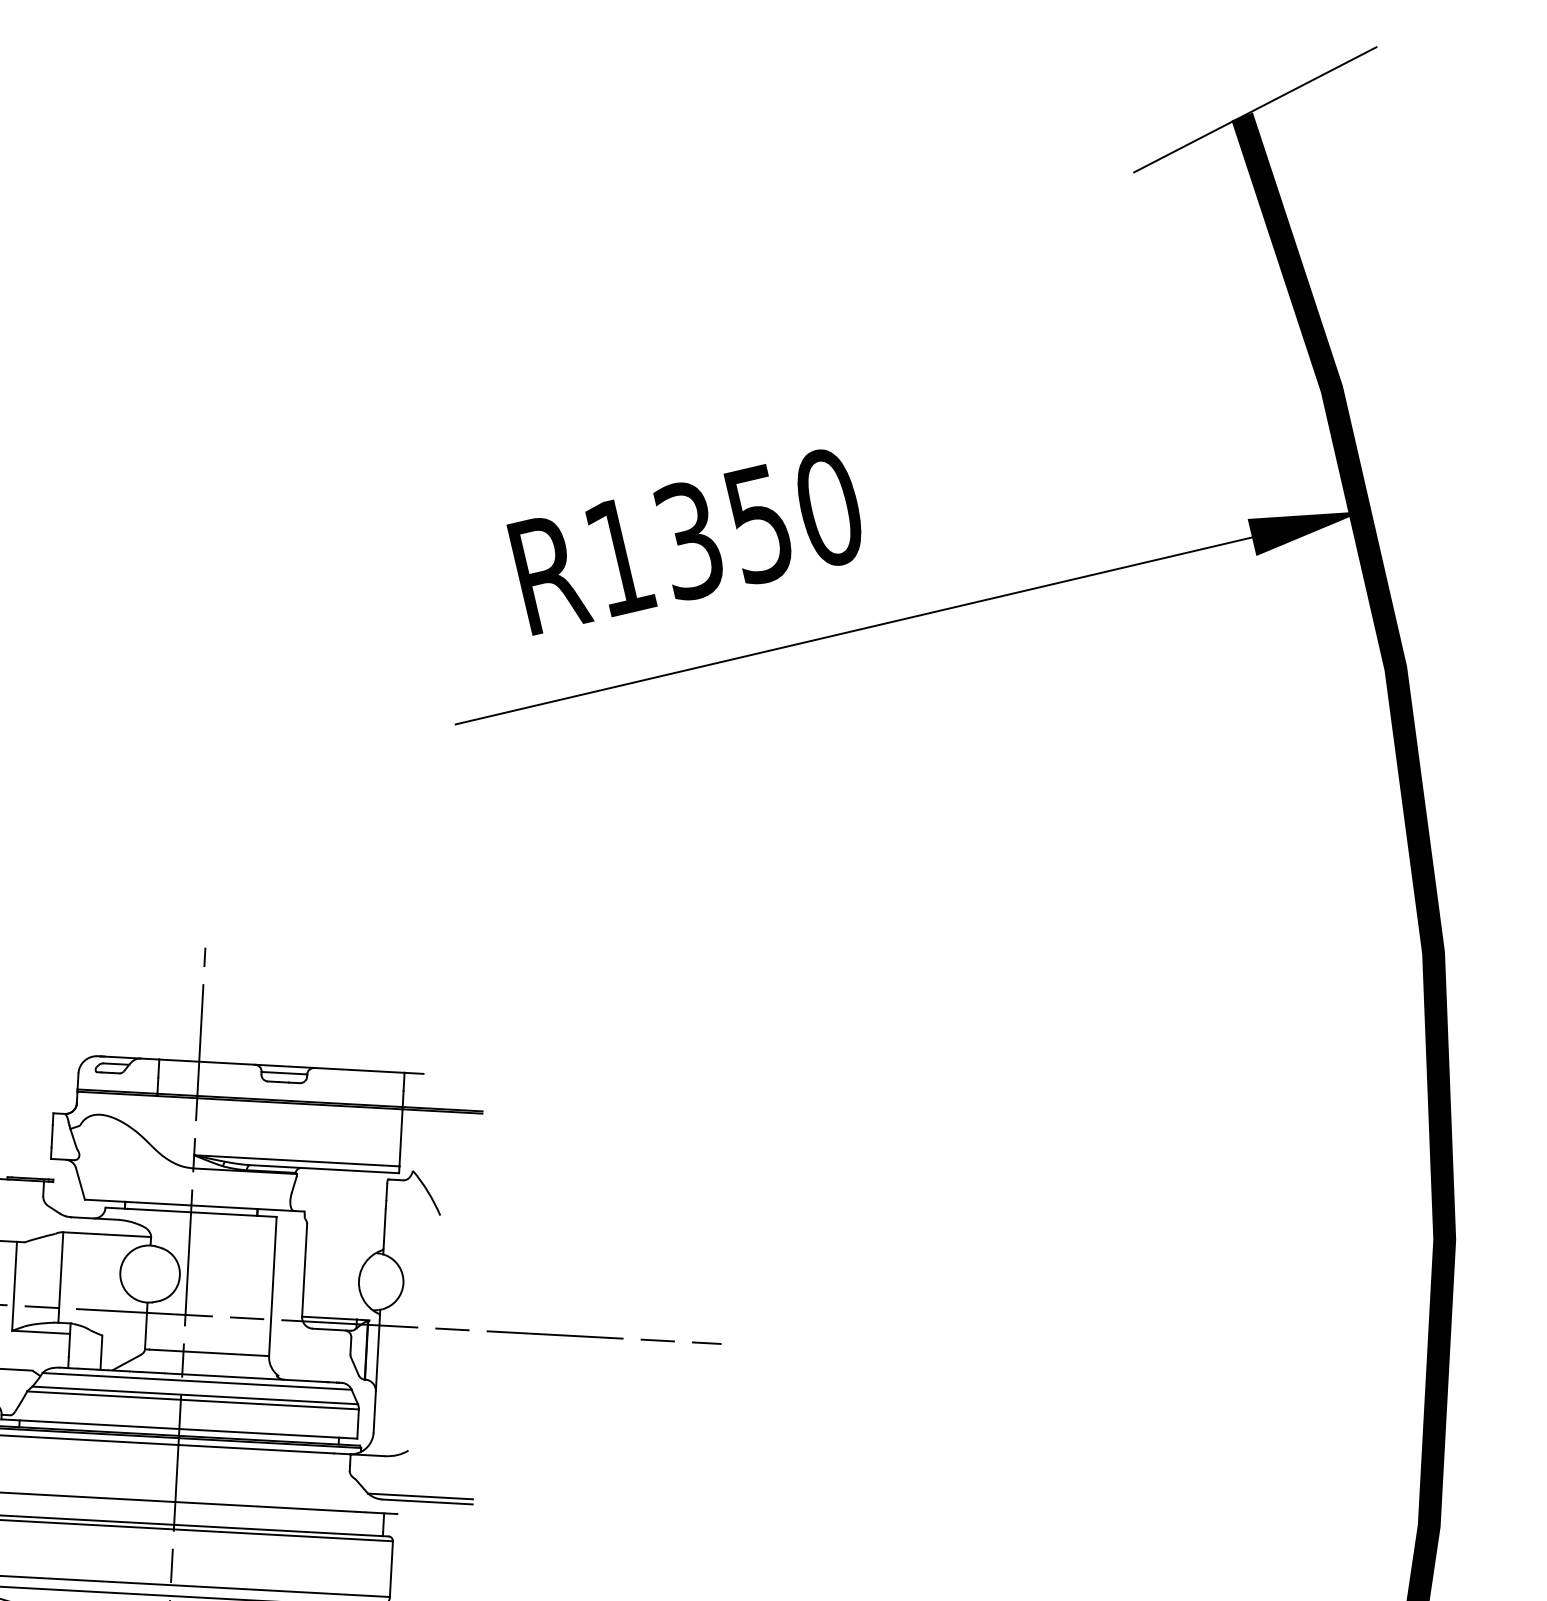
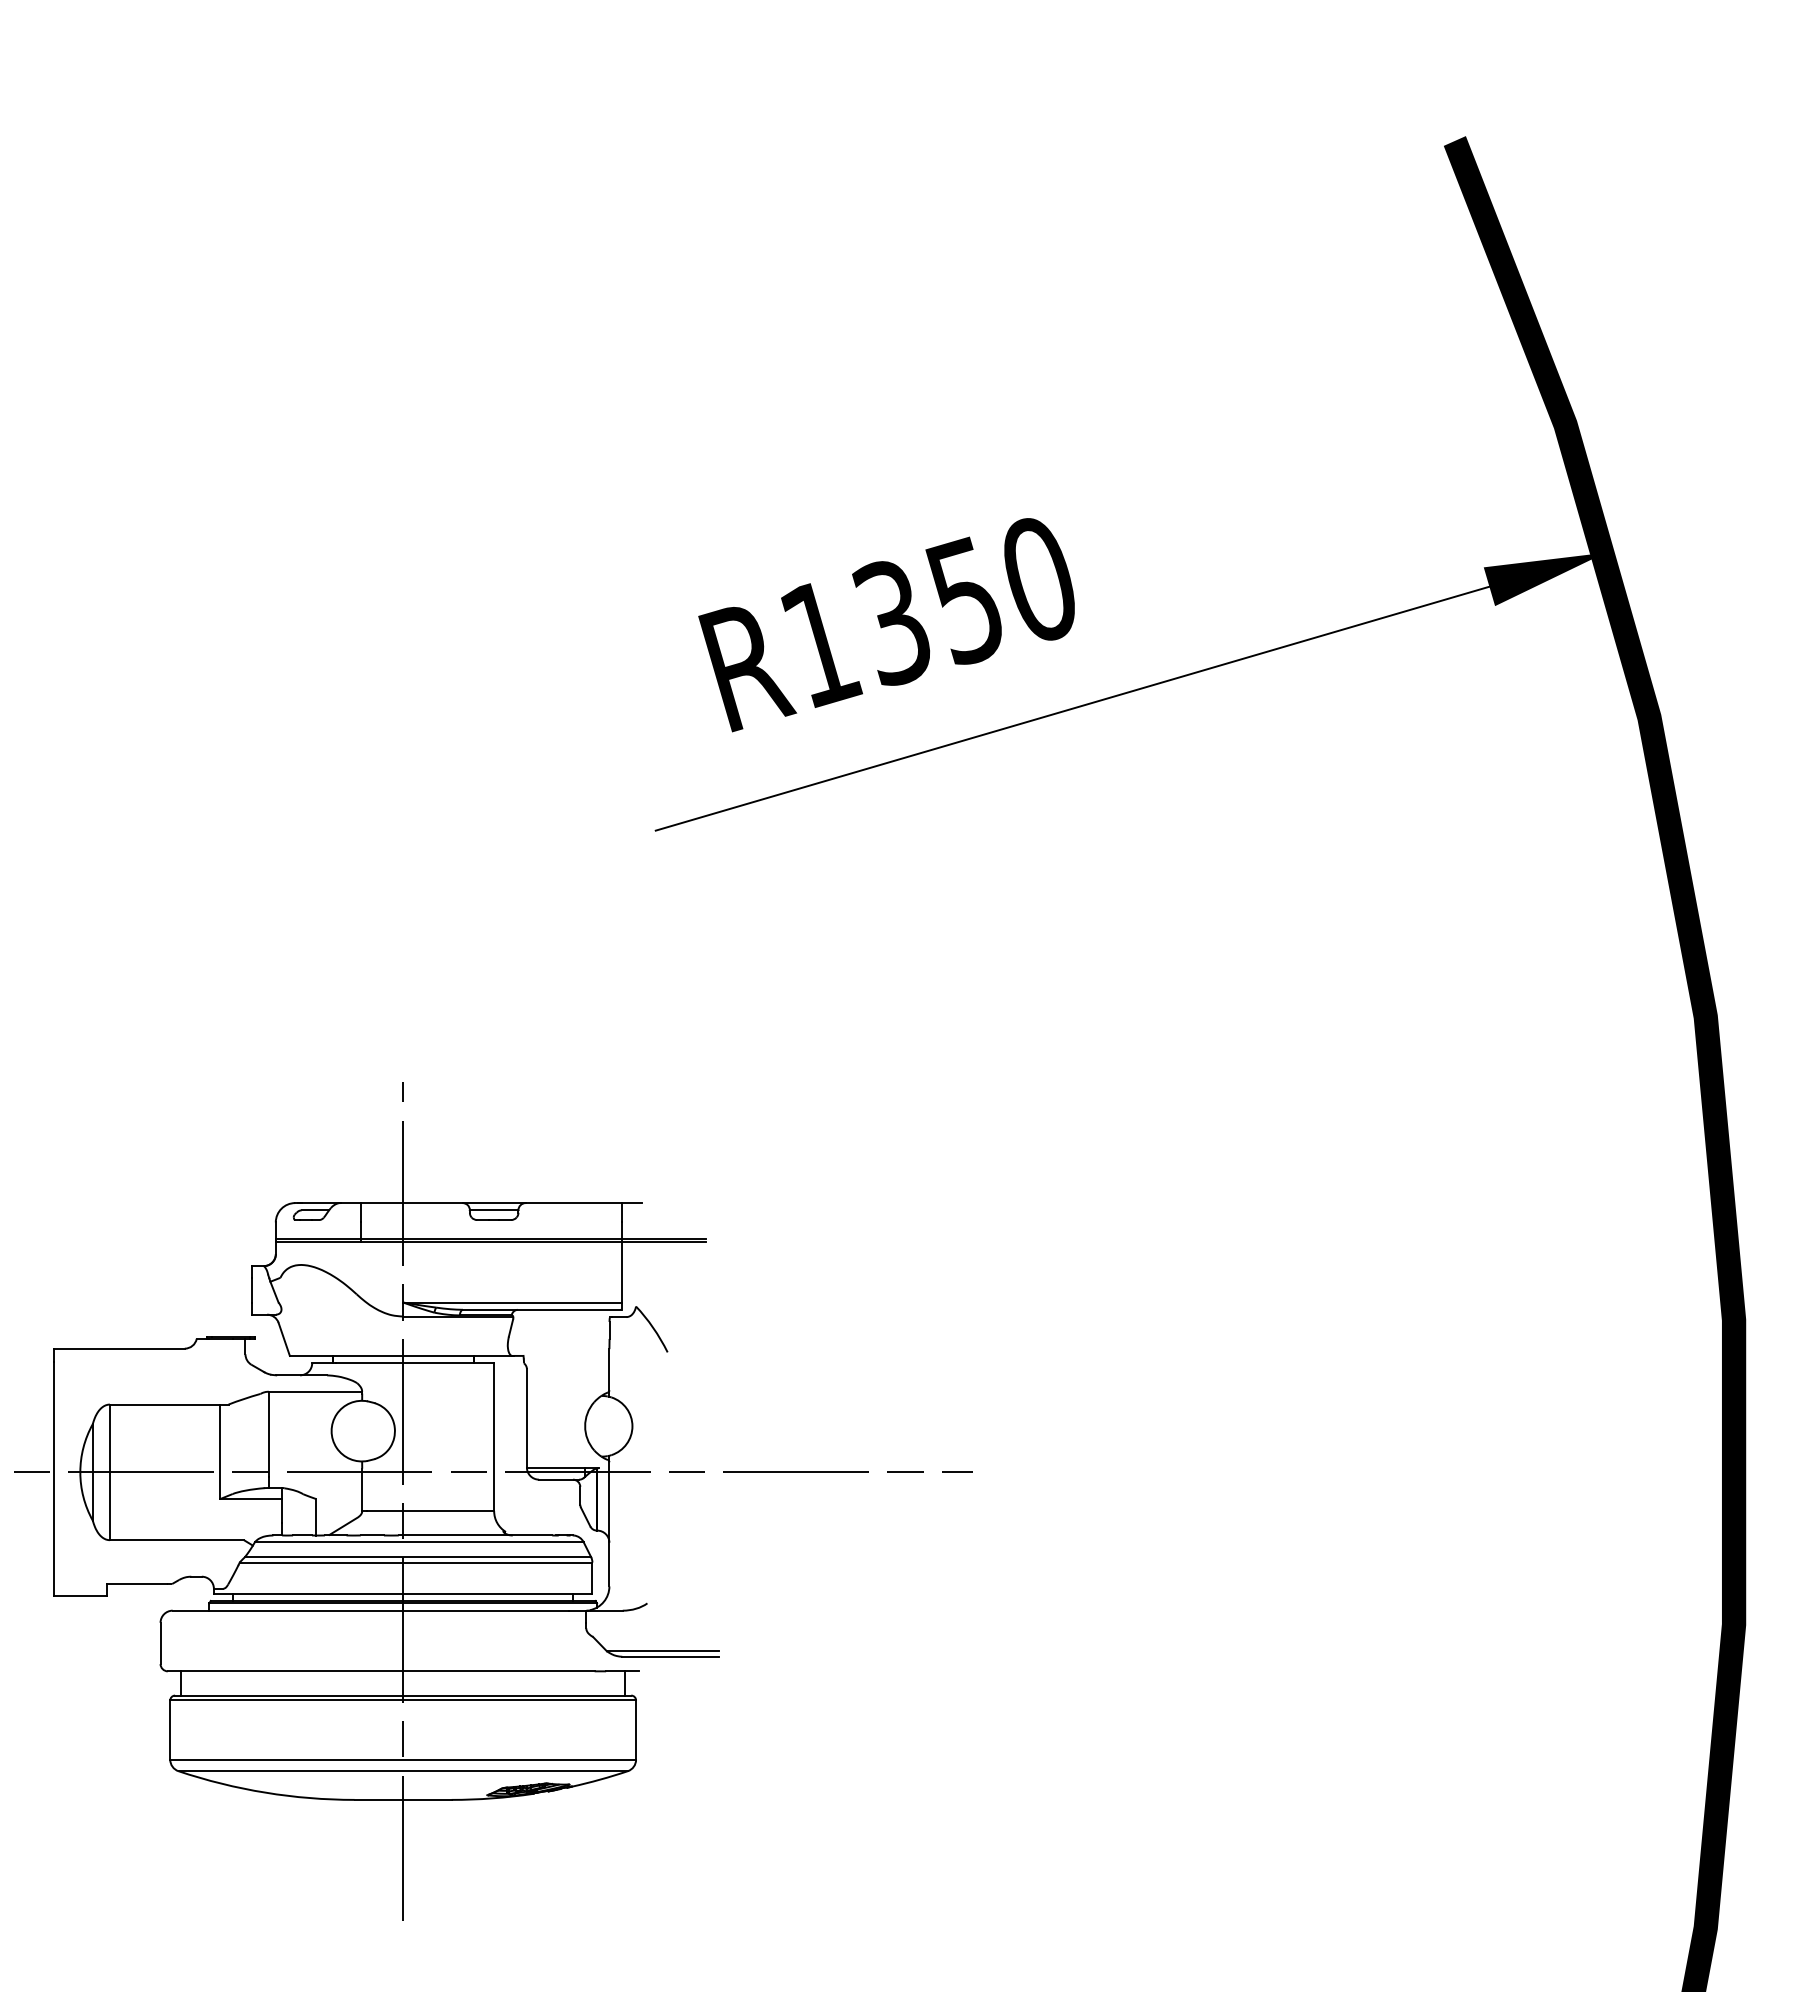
line: (1255, 109) -> (1468, 132), removed

